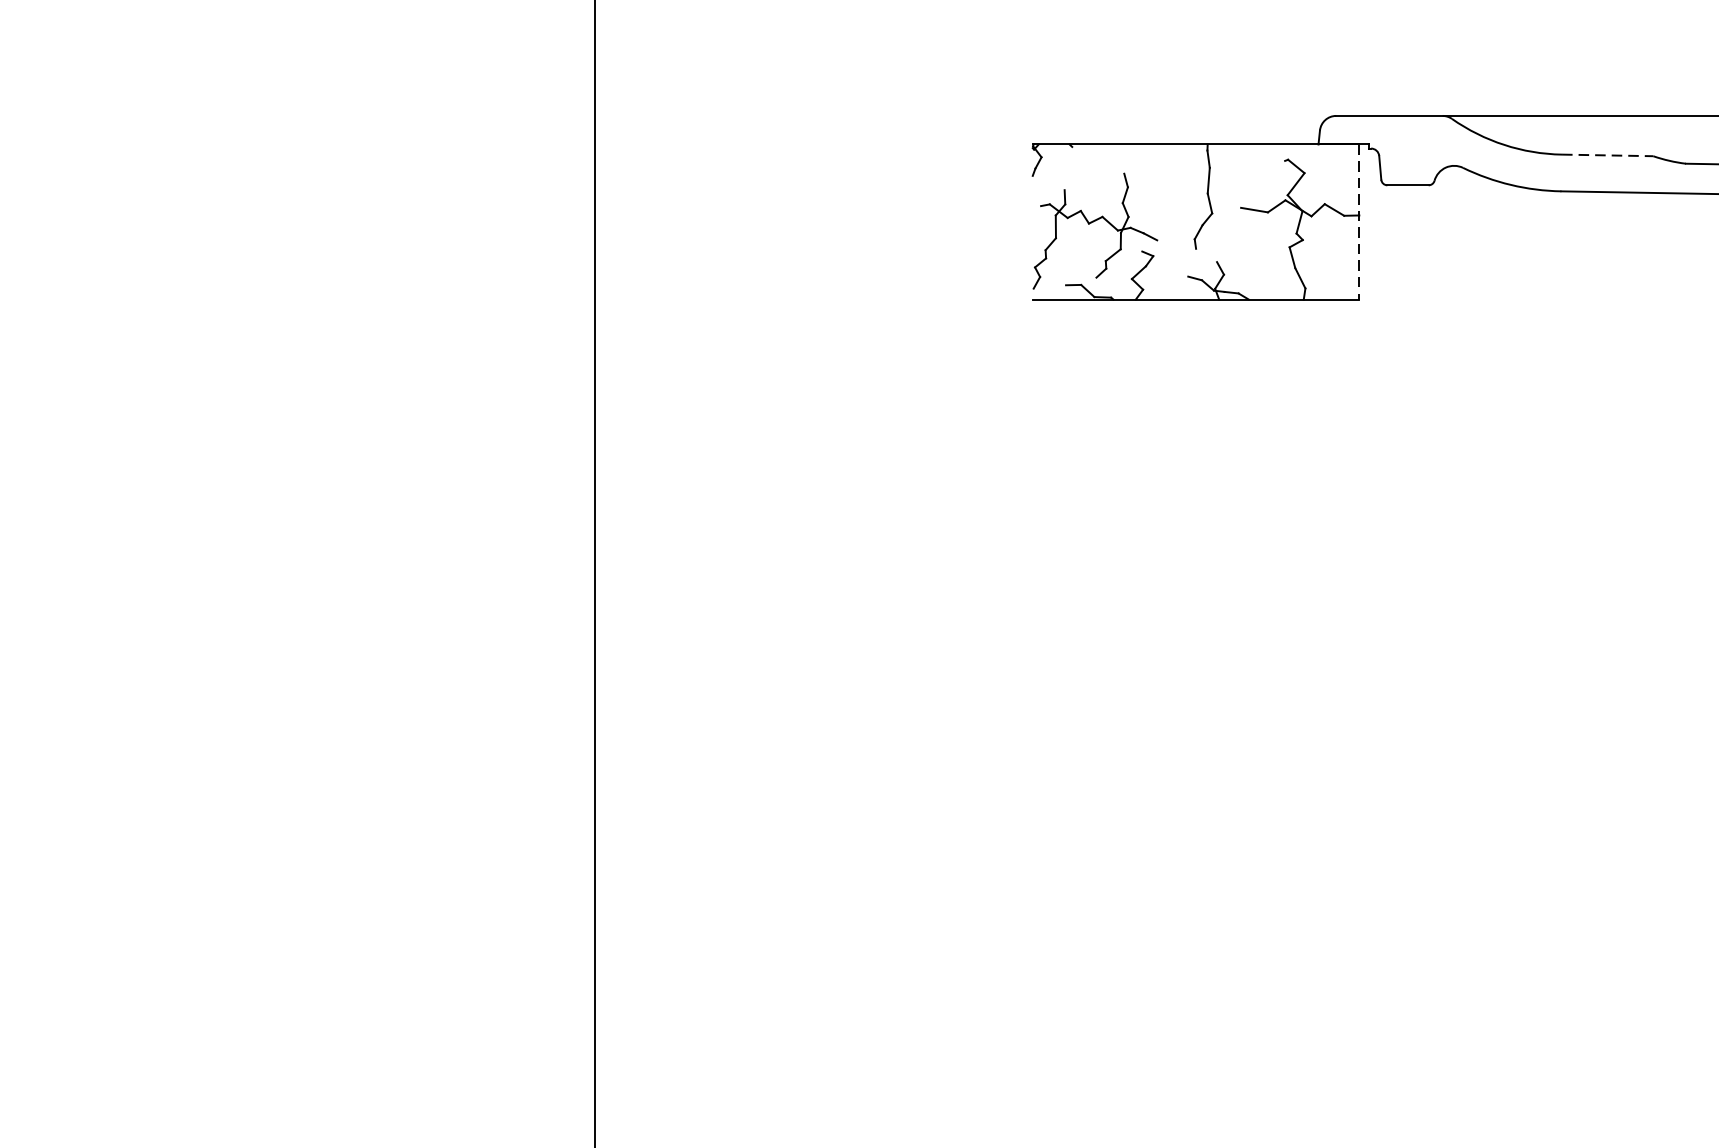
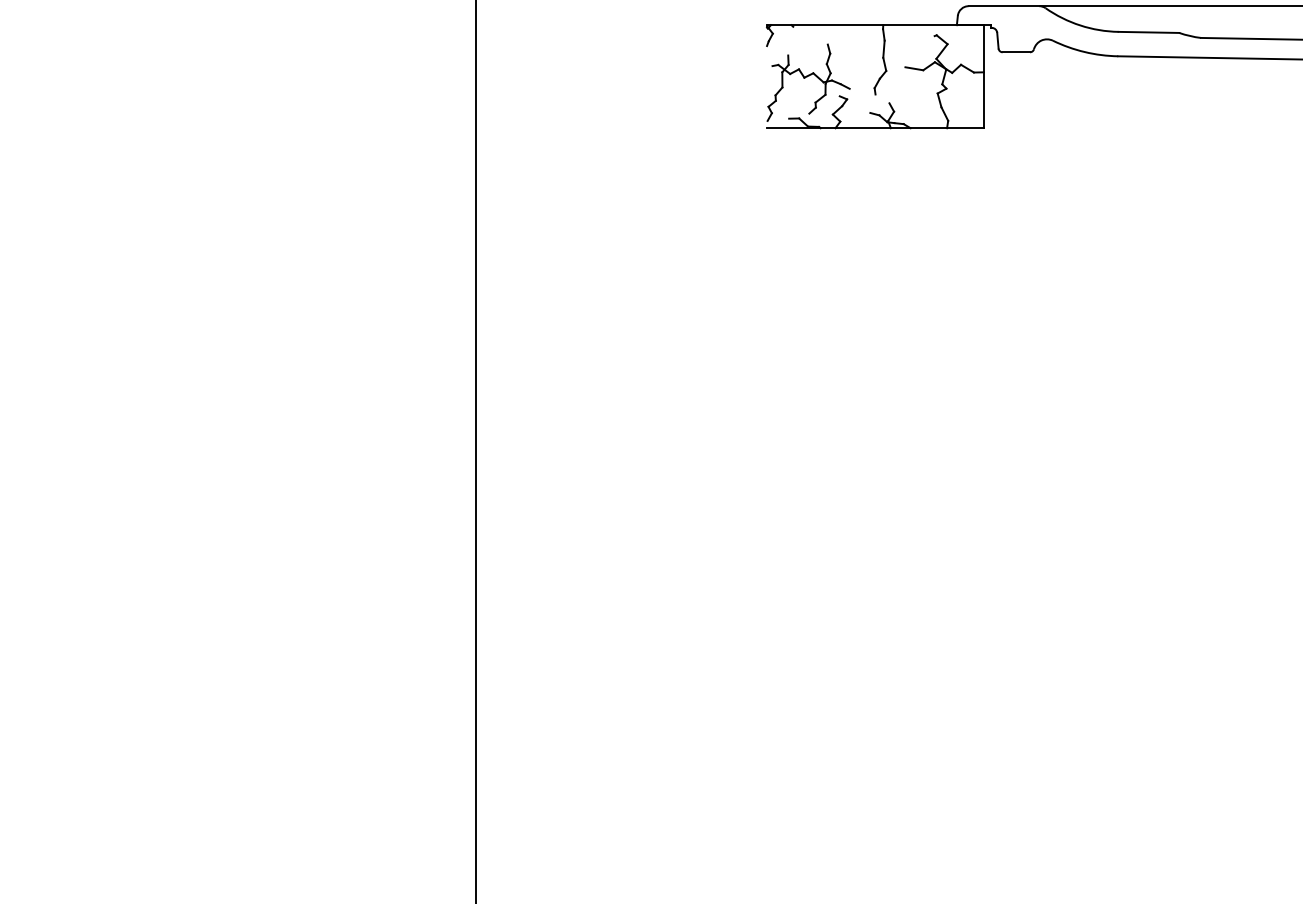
line: (1608, 155) -> (1149, 32), dashed -> solid
line: (1360, 221) -> (984, 76), dashed -> solid

